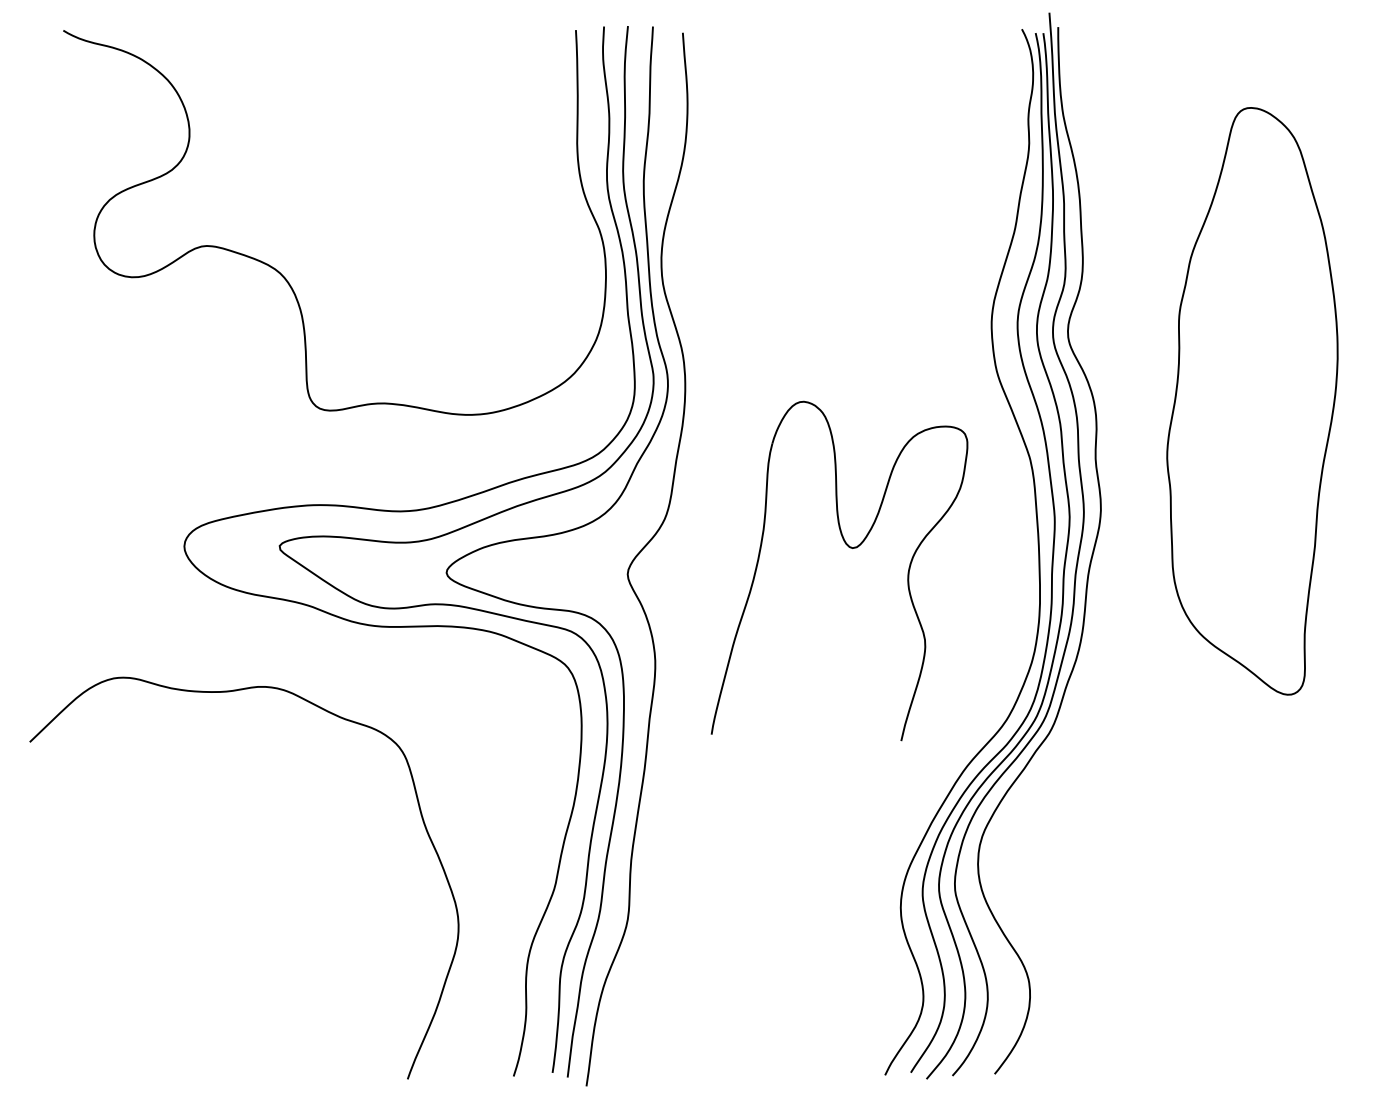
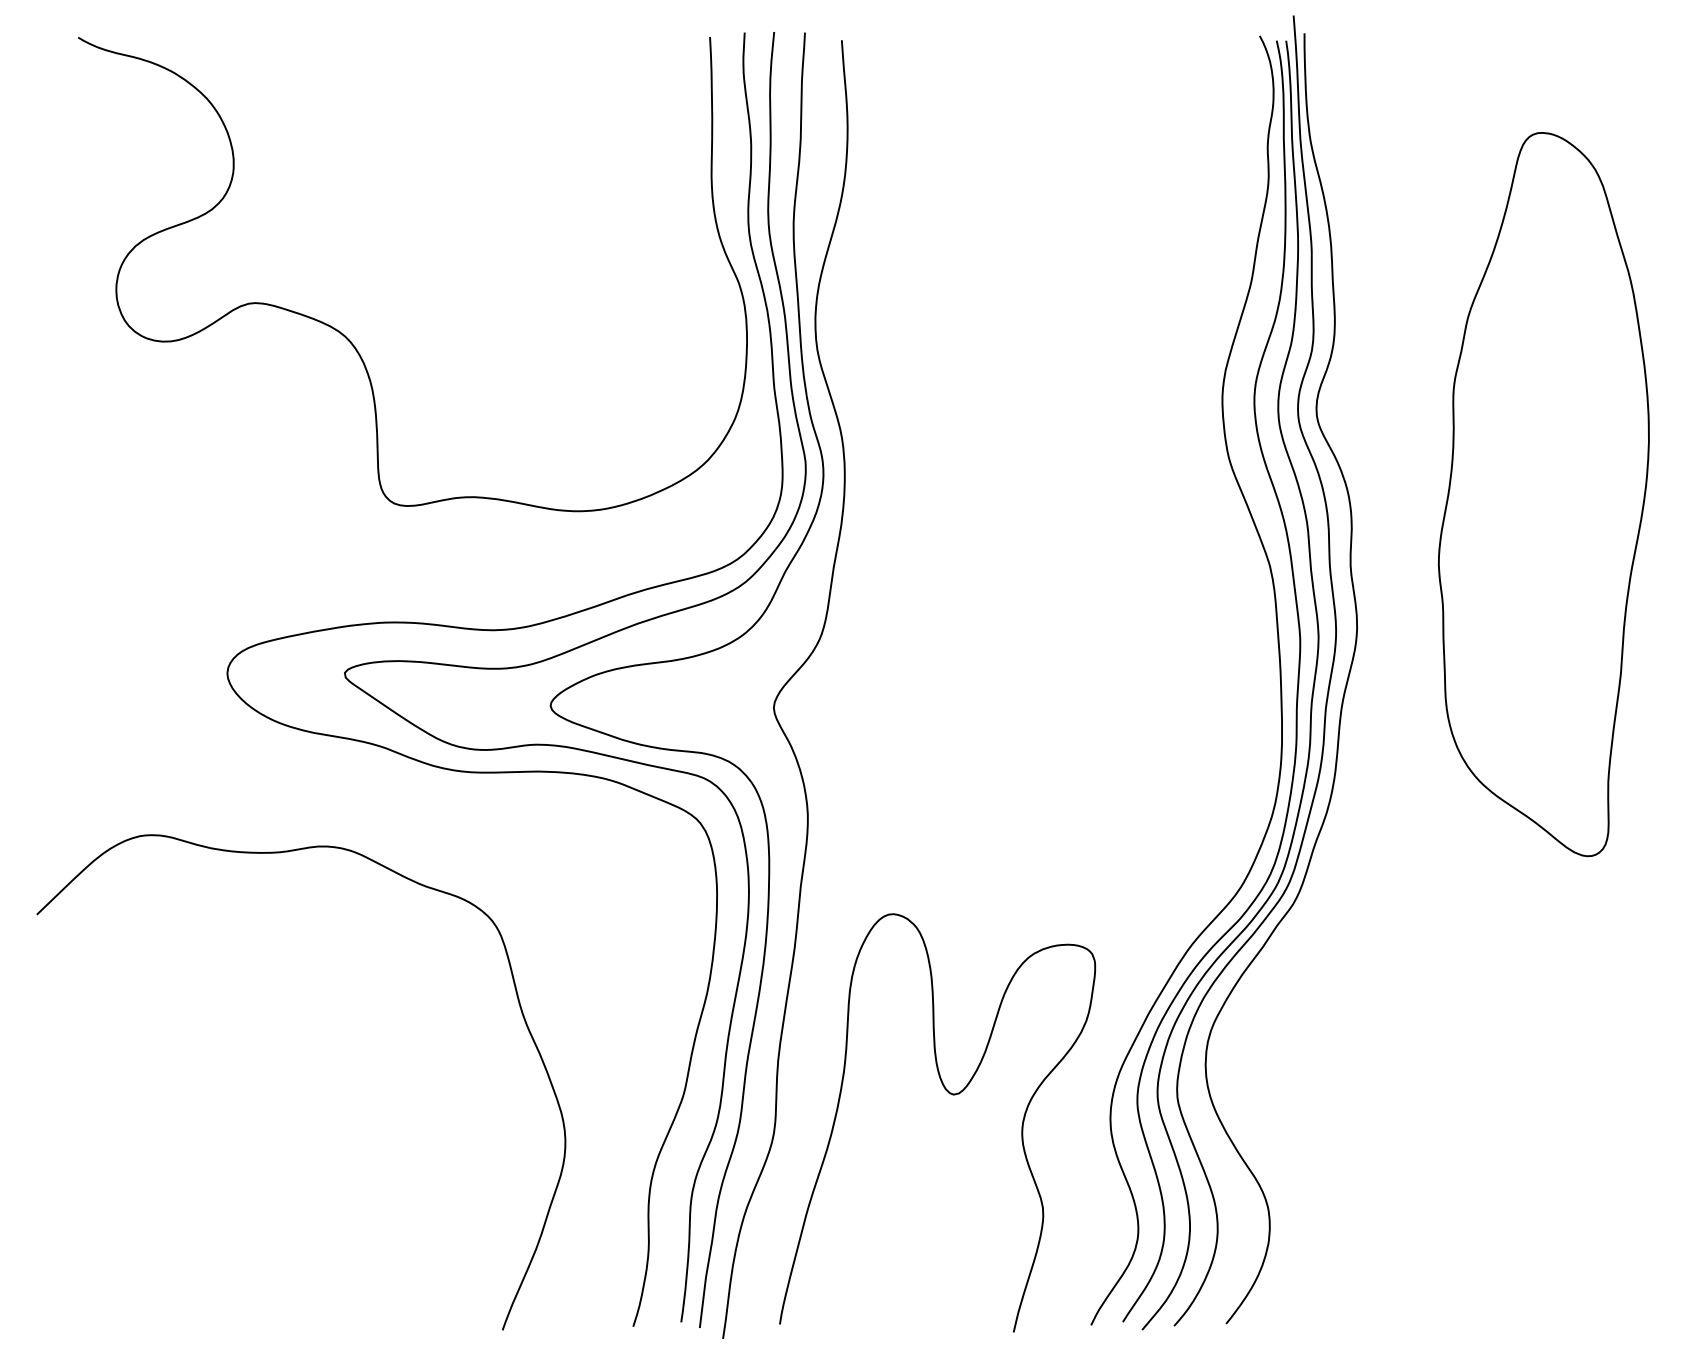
part: (850, 548) -> (951, 1095), moved

